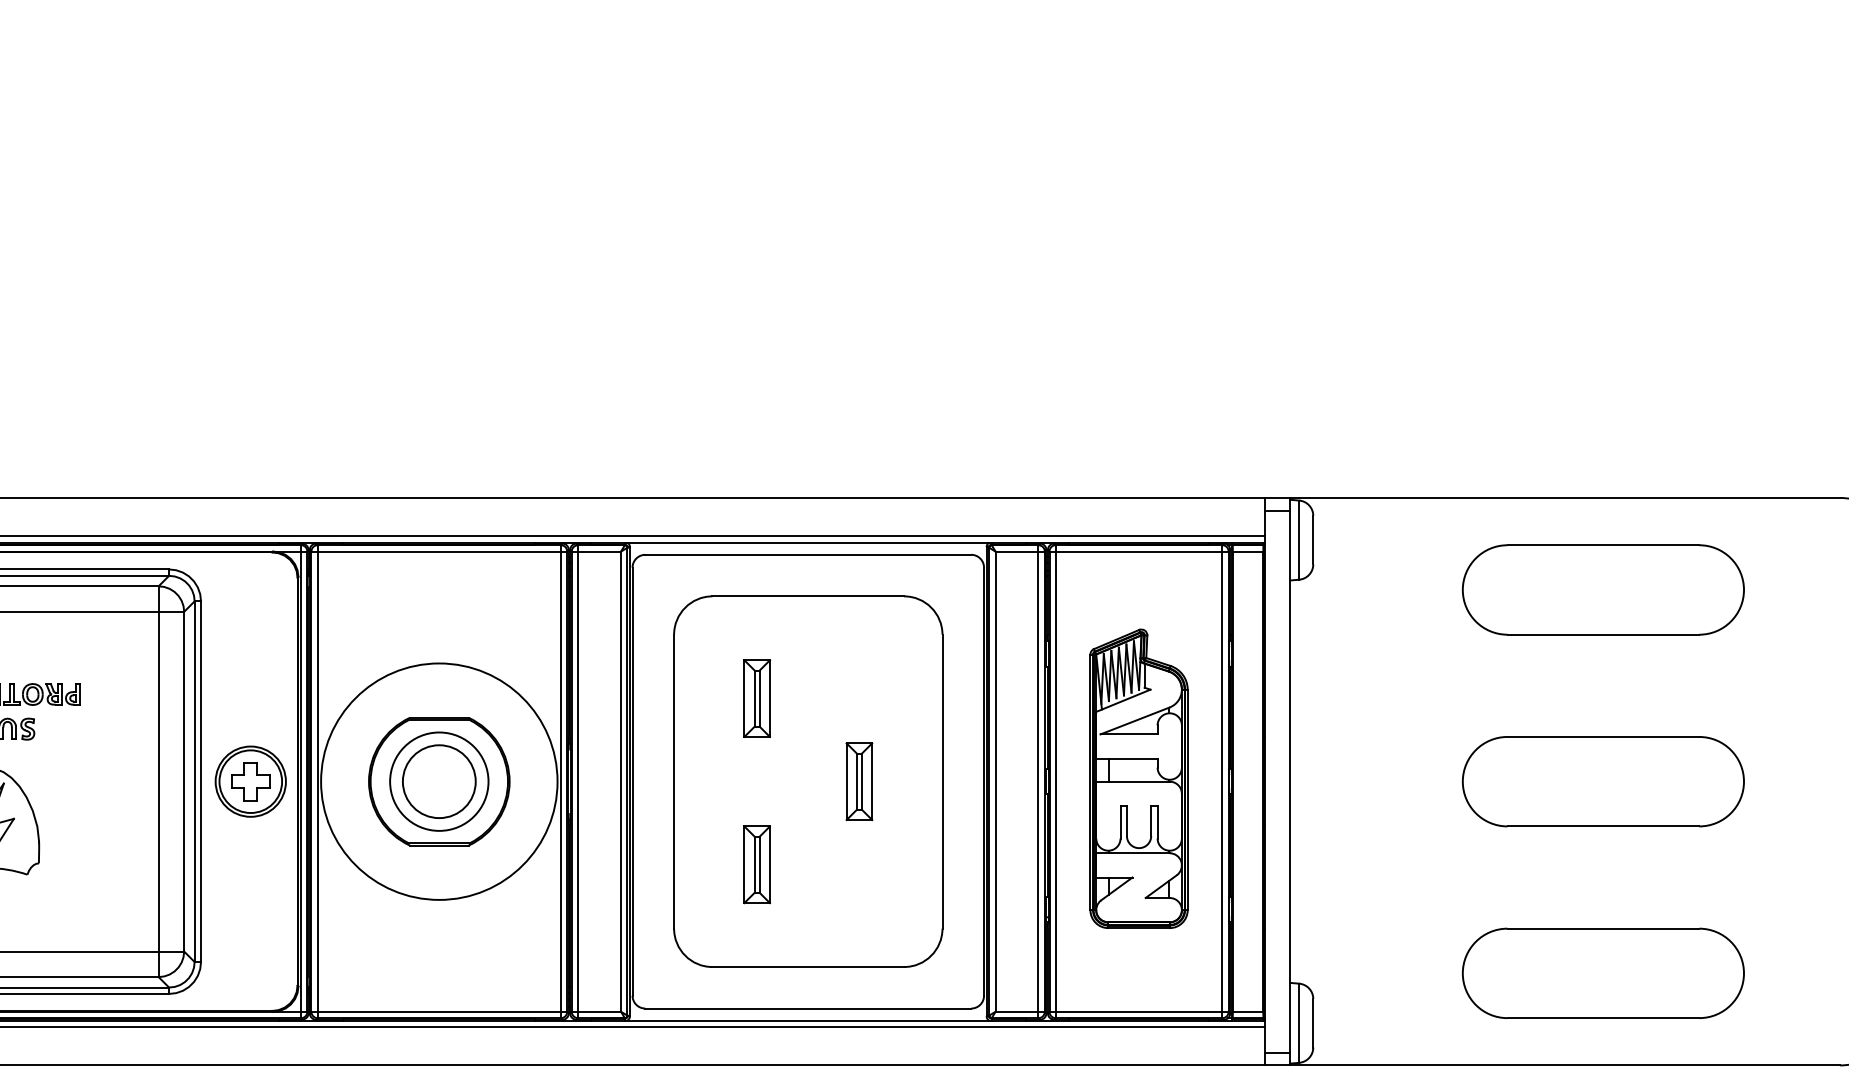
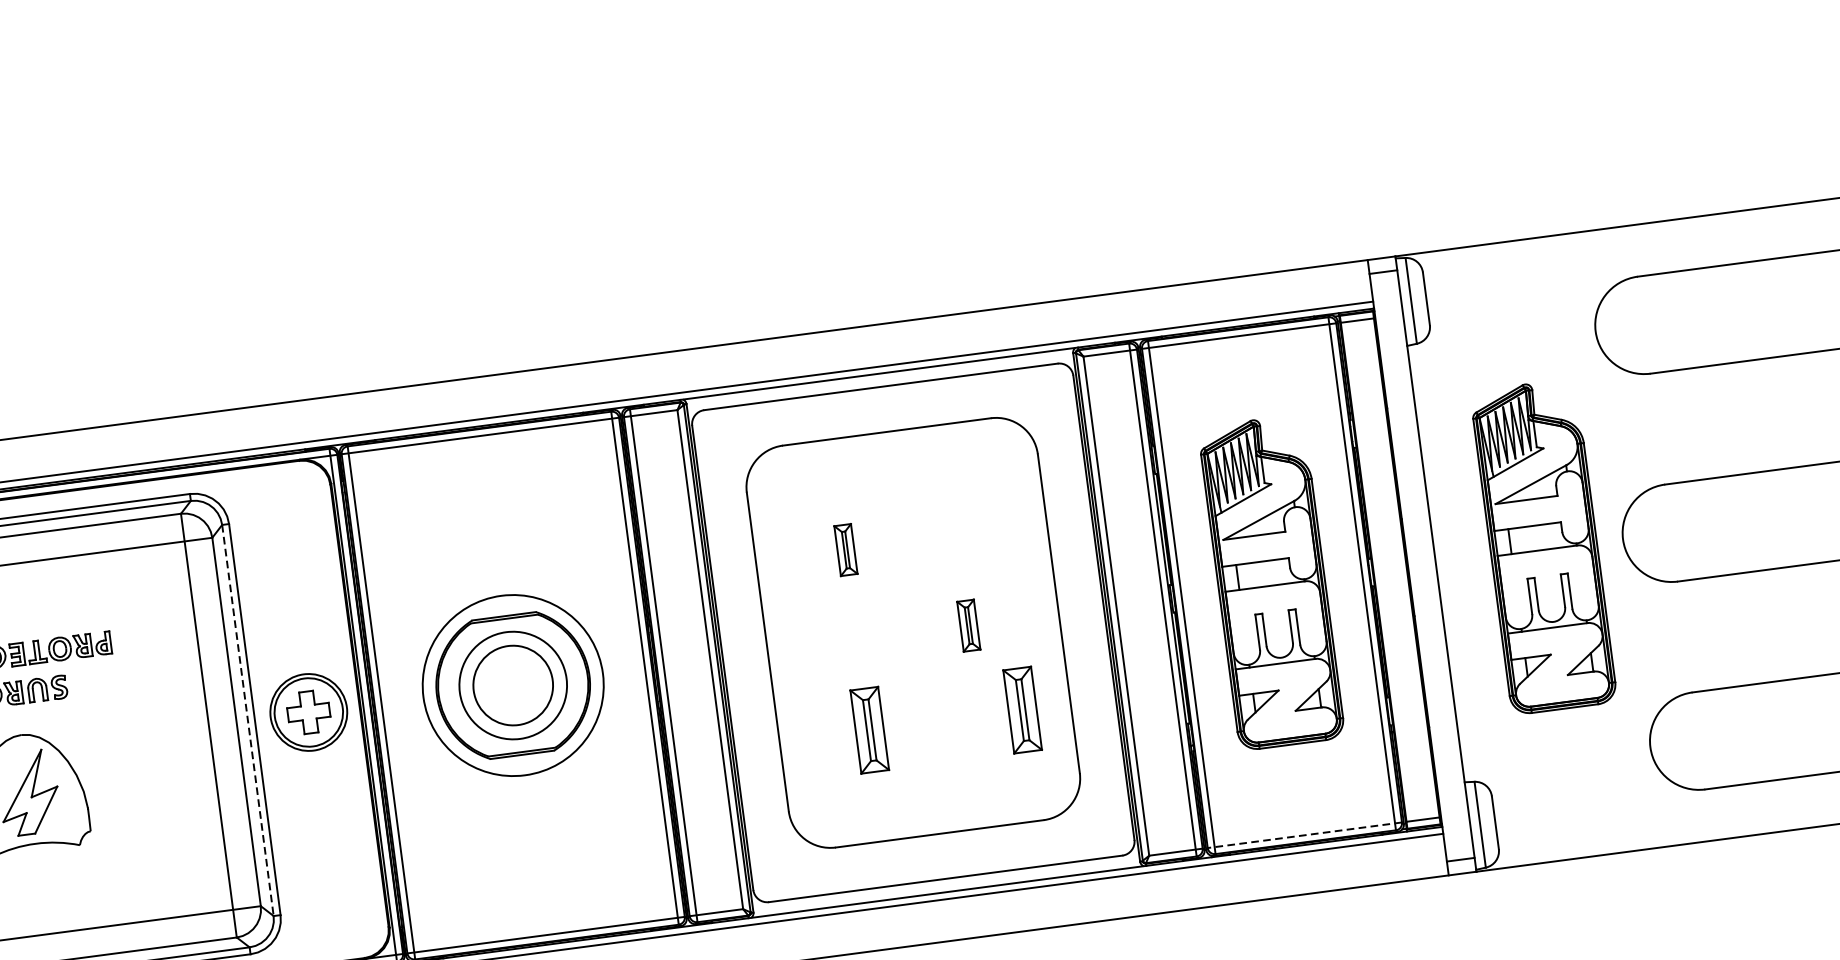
part: (756, 698) -> (845, 550), size x0.6
part: (1389, 778) -> (1543, 546), added
circle: (439, 781) -> (513, 685), size x0.7
part: (859, 781) -> (968, 625), size x0.6
line: (194, 782) -> (247, 721), solid -> dashed
part: (897, 864) -> (1021, 709), added
line: (1139, 1011) -> (1305, 834), solid -> dashed

